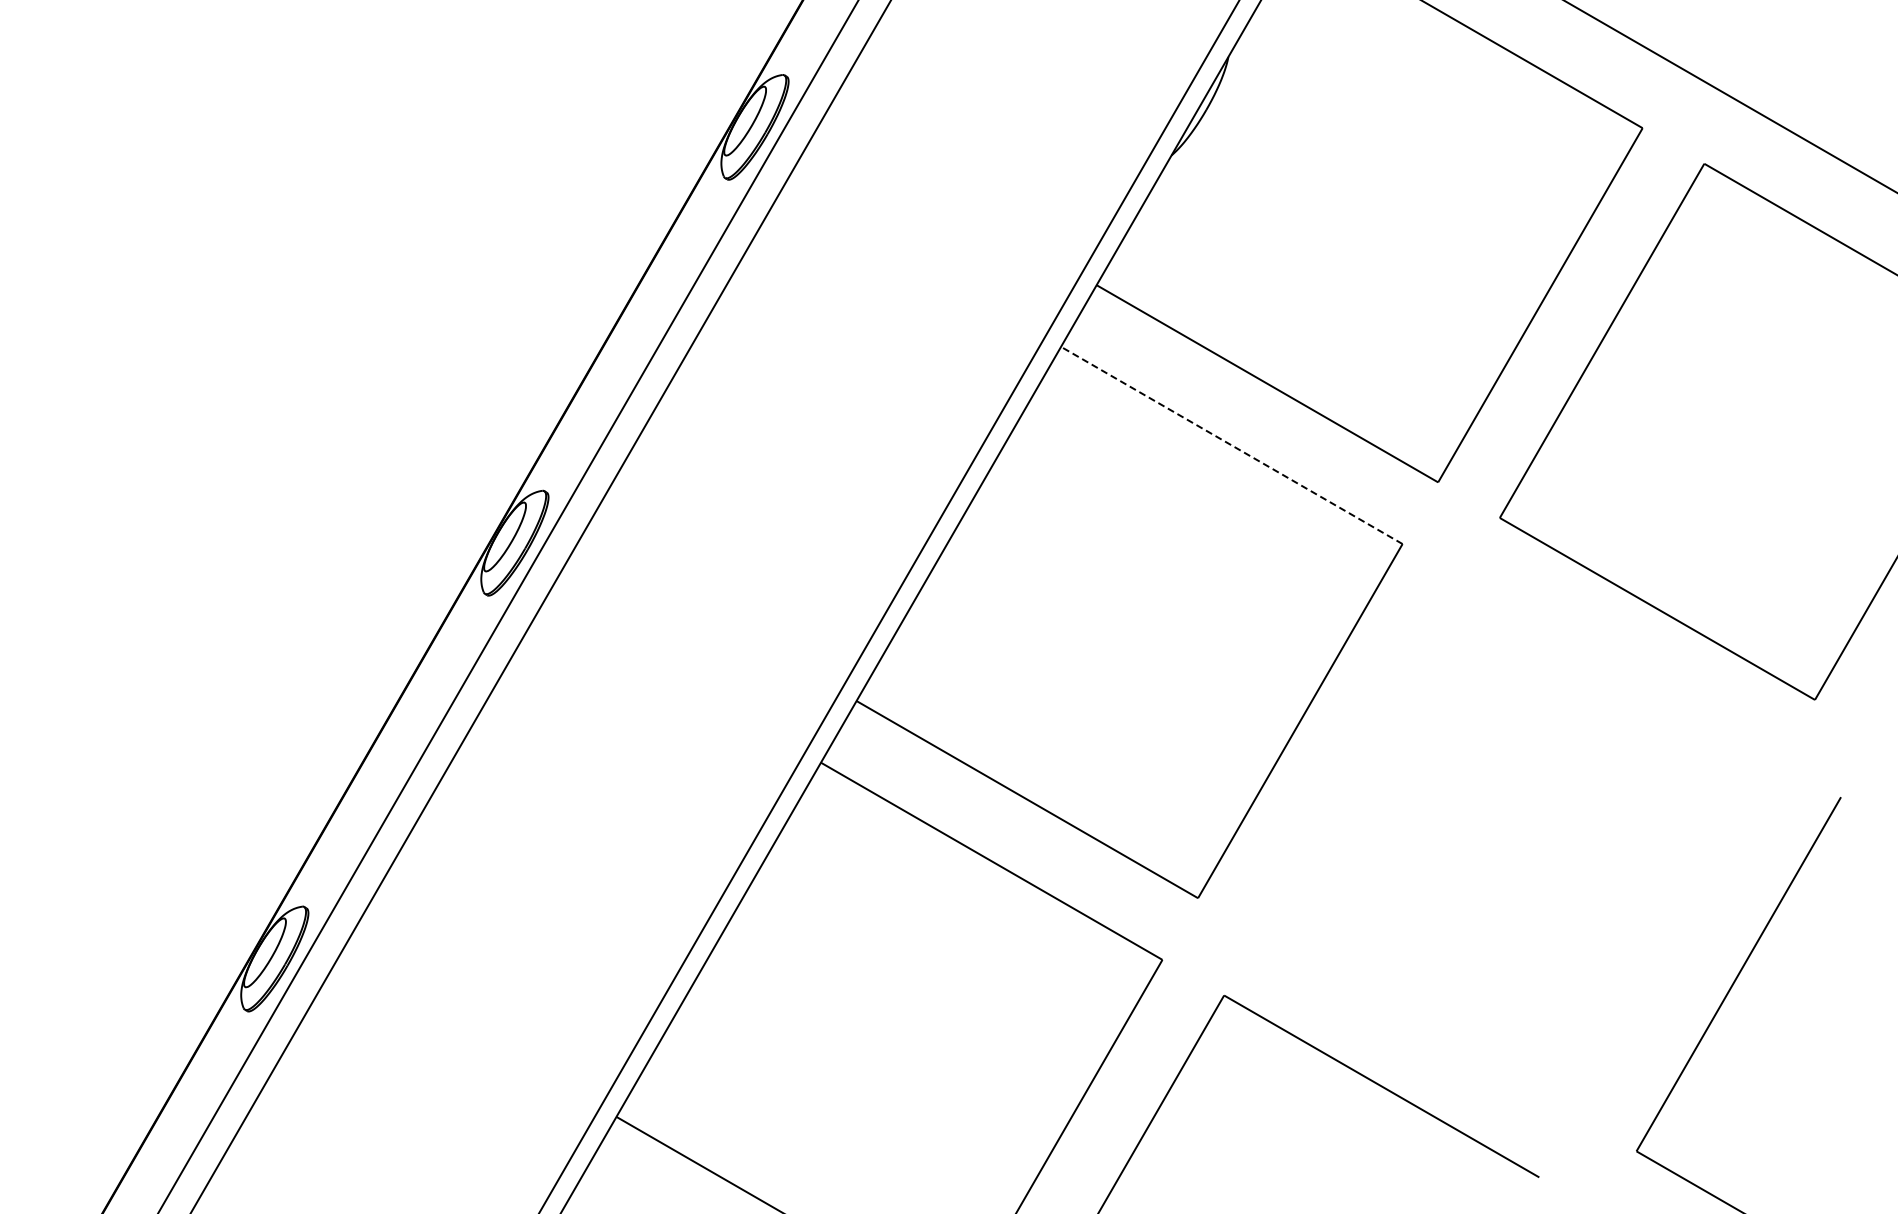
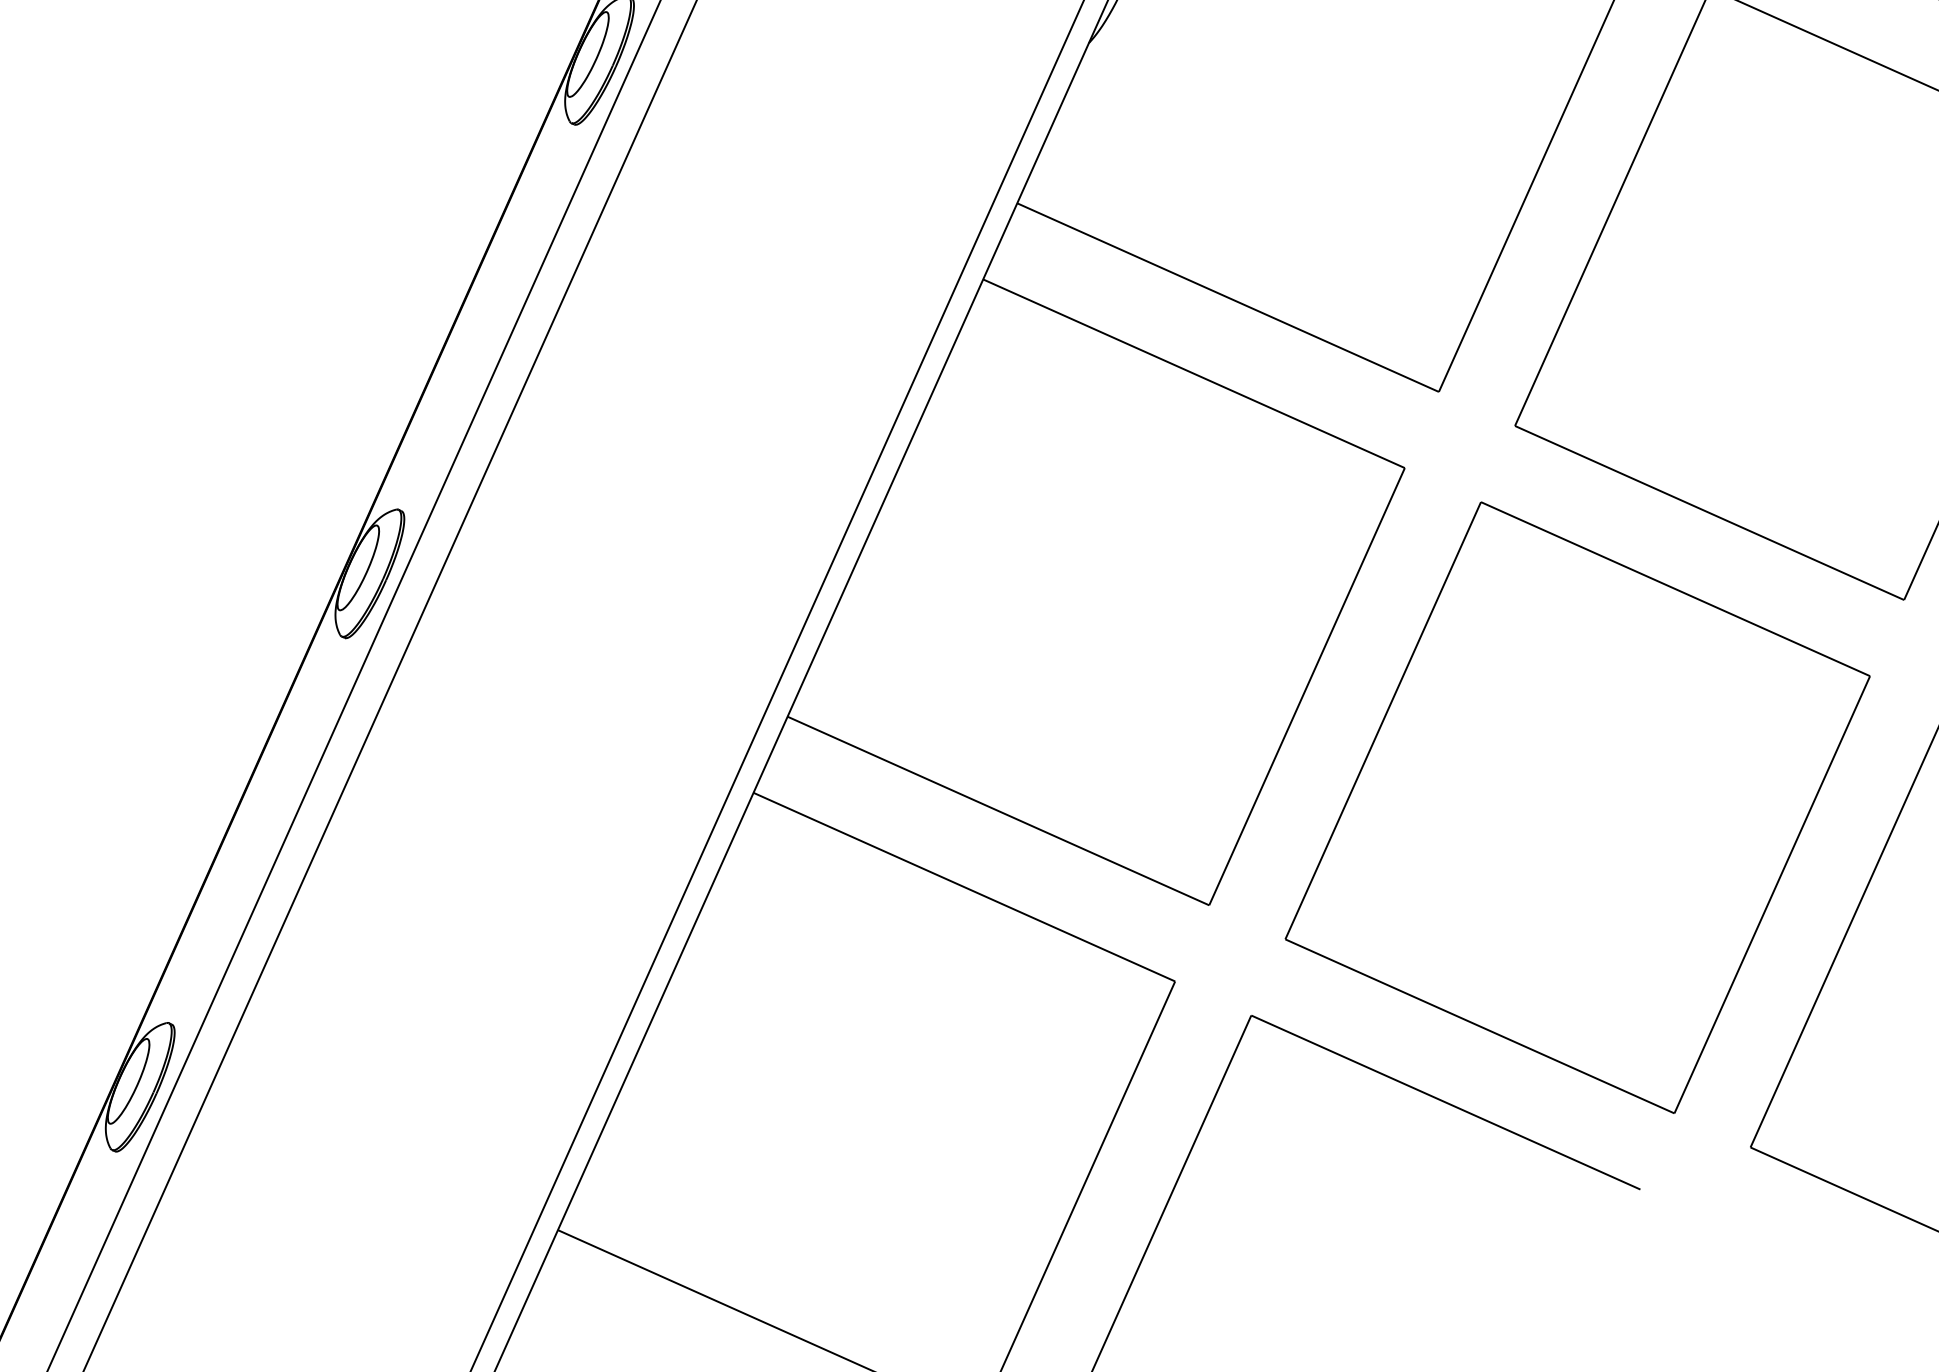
line: (1231, 445) -> (1193, 373), dashed -> solid
part: (1519, 847) -> (1577, 807), added

